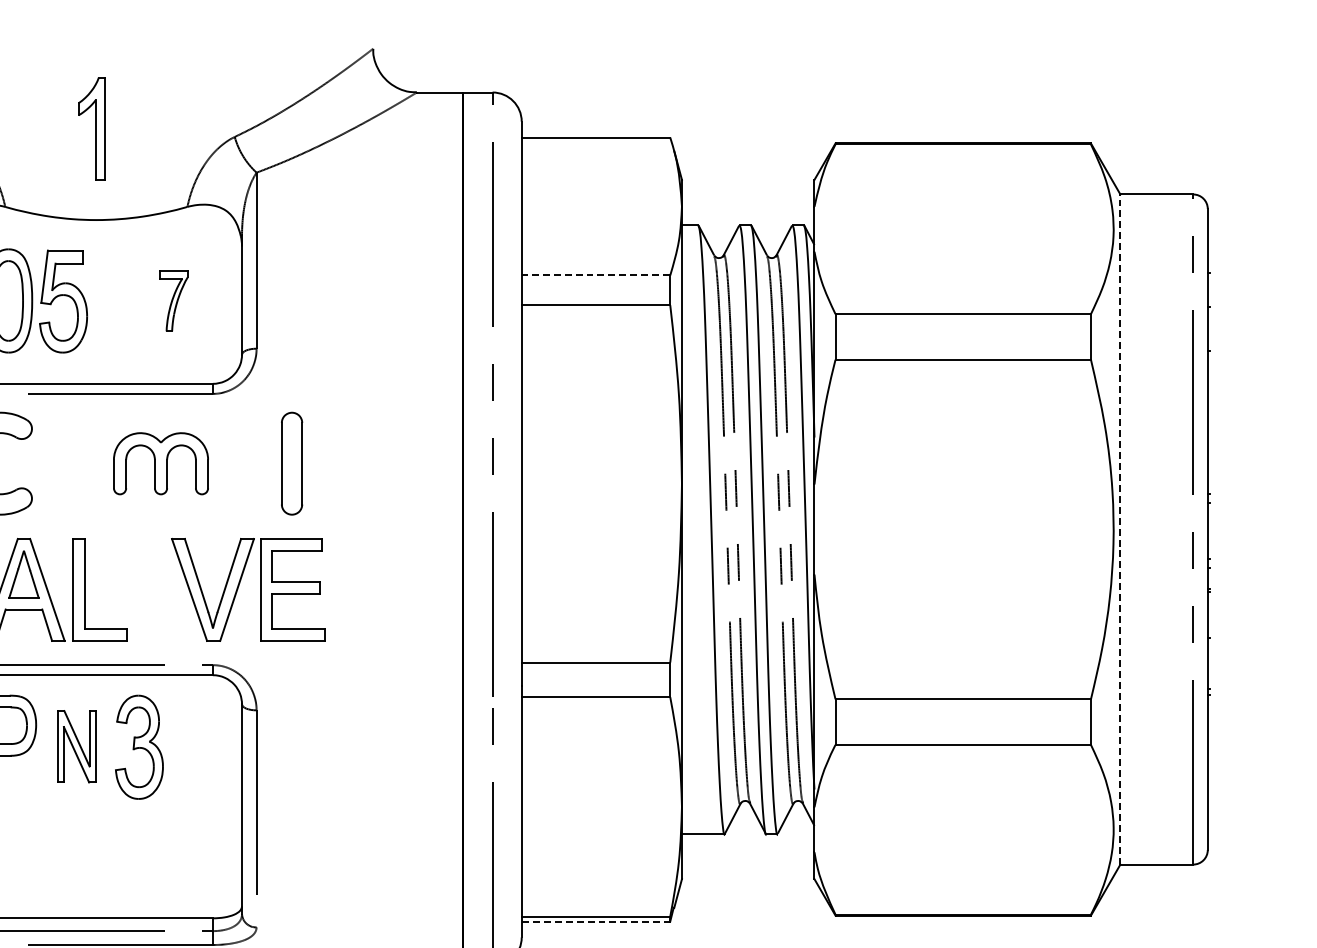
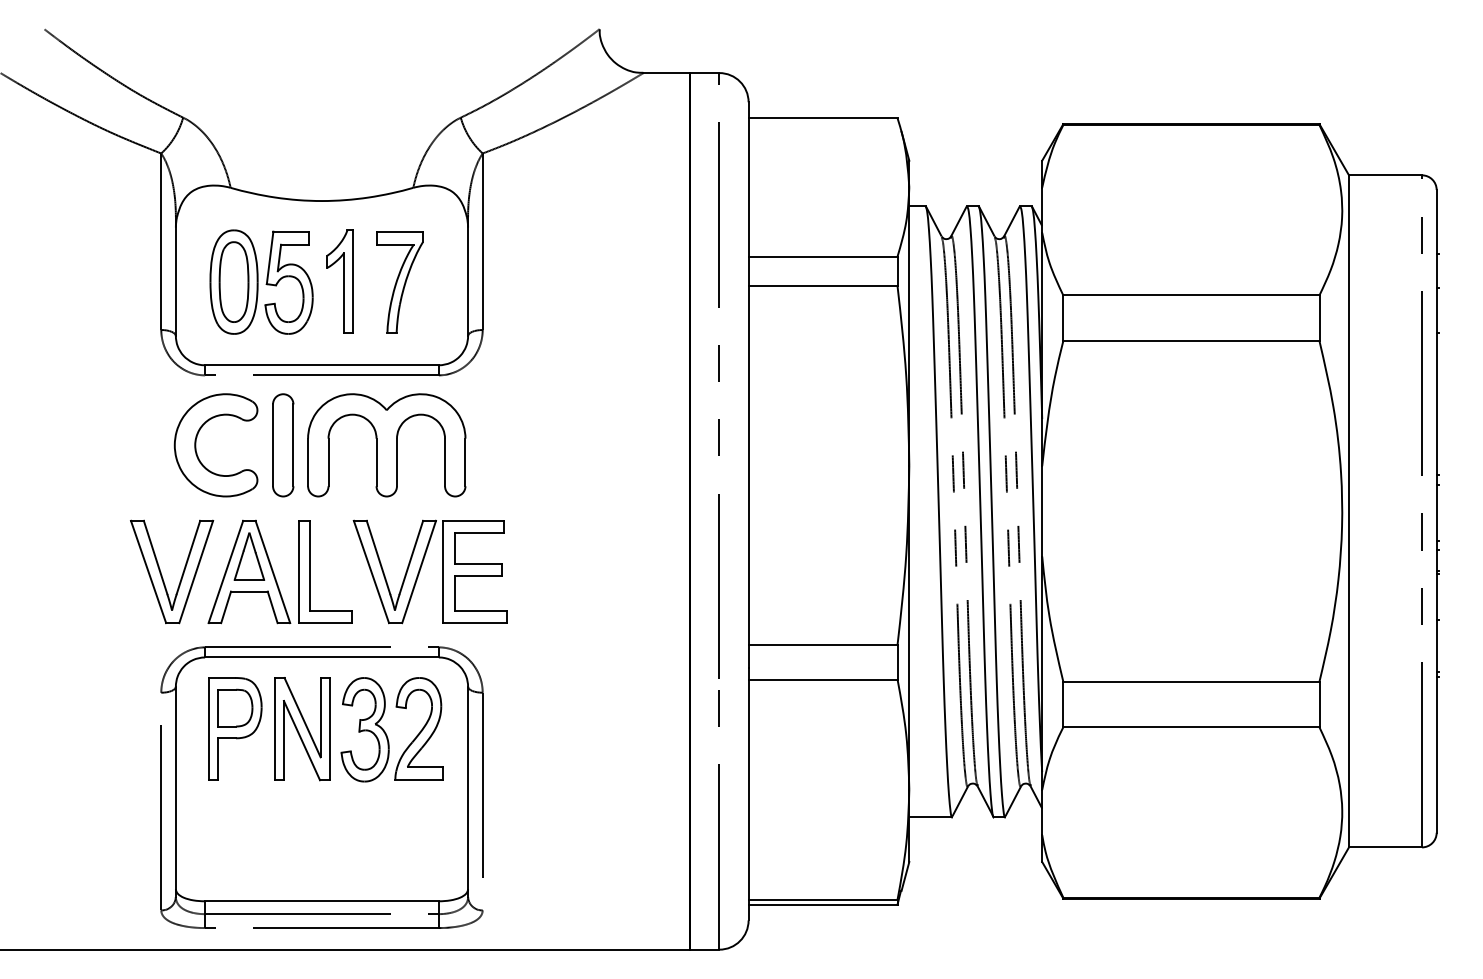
part: (90, 128) -> (339, 281), moved
line: (595, 275) -> (822, 256), dashed -> solid
part: (173, 301) -> (399, 282), size x1.67
part: (160, 463) -> (386, 445), size x1.67
part: (292, 463) -> (283, 445), moved
line: (1120, 528) -> (1349, 510), dashed -> solid
part: (239, 586) -> (421, 568), moved
part: (192, 746) -> (418, 728), added
part: (76, 747) -> (302, 729), size x1.43
line: (596, 921) -> (823, 904), dashed -> solid

